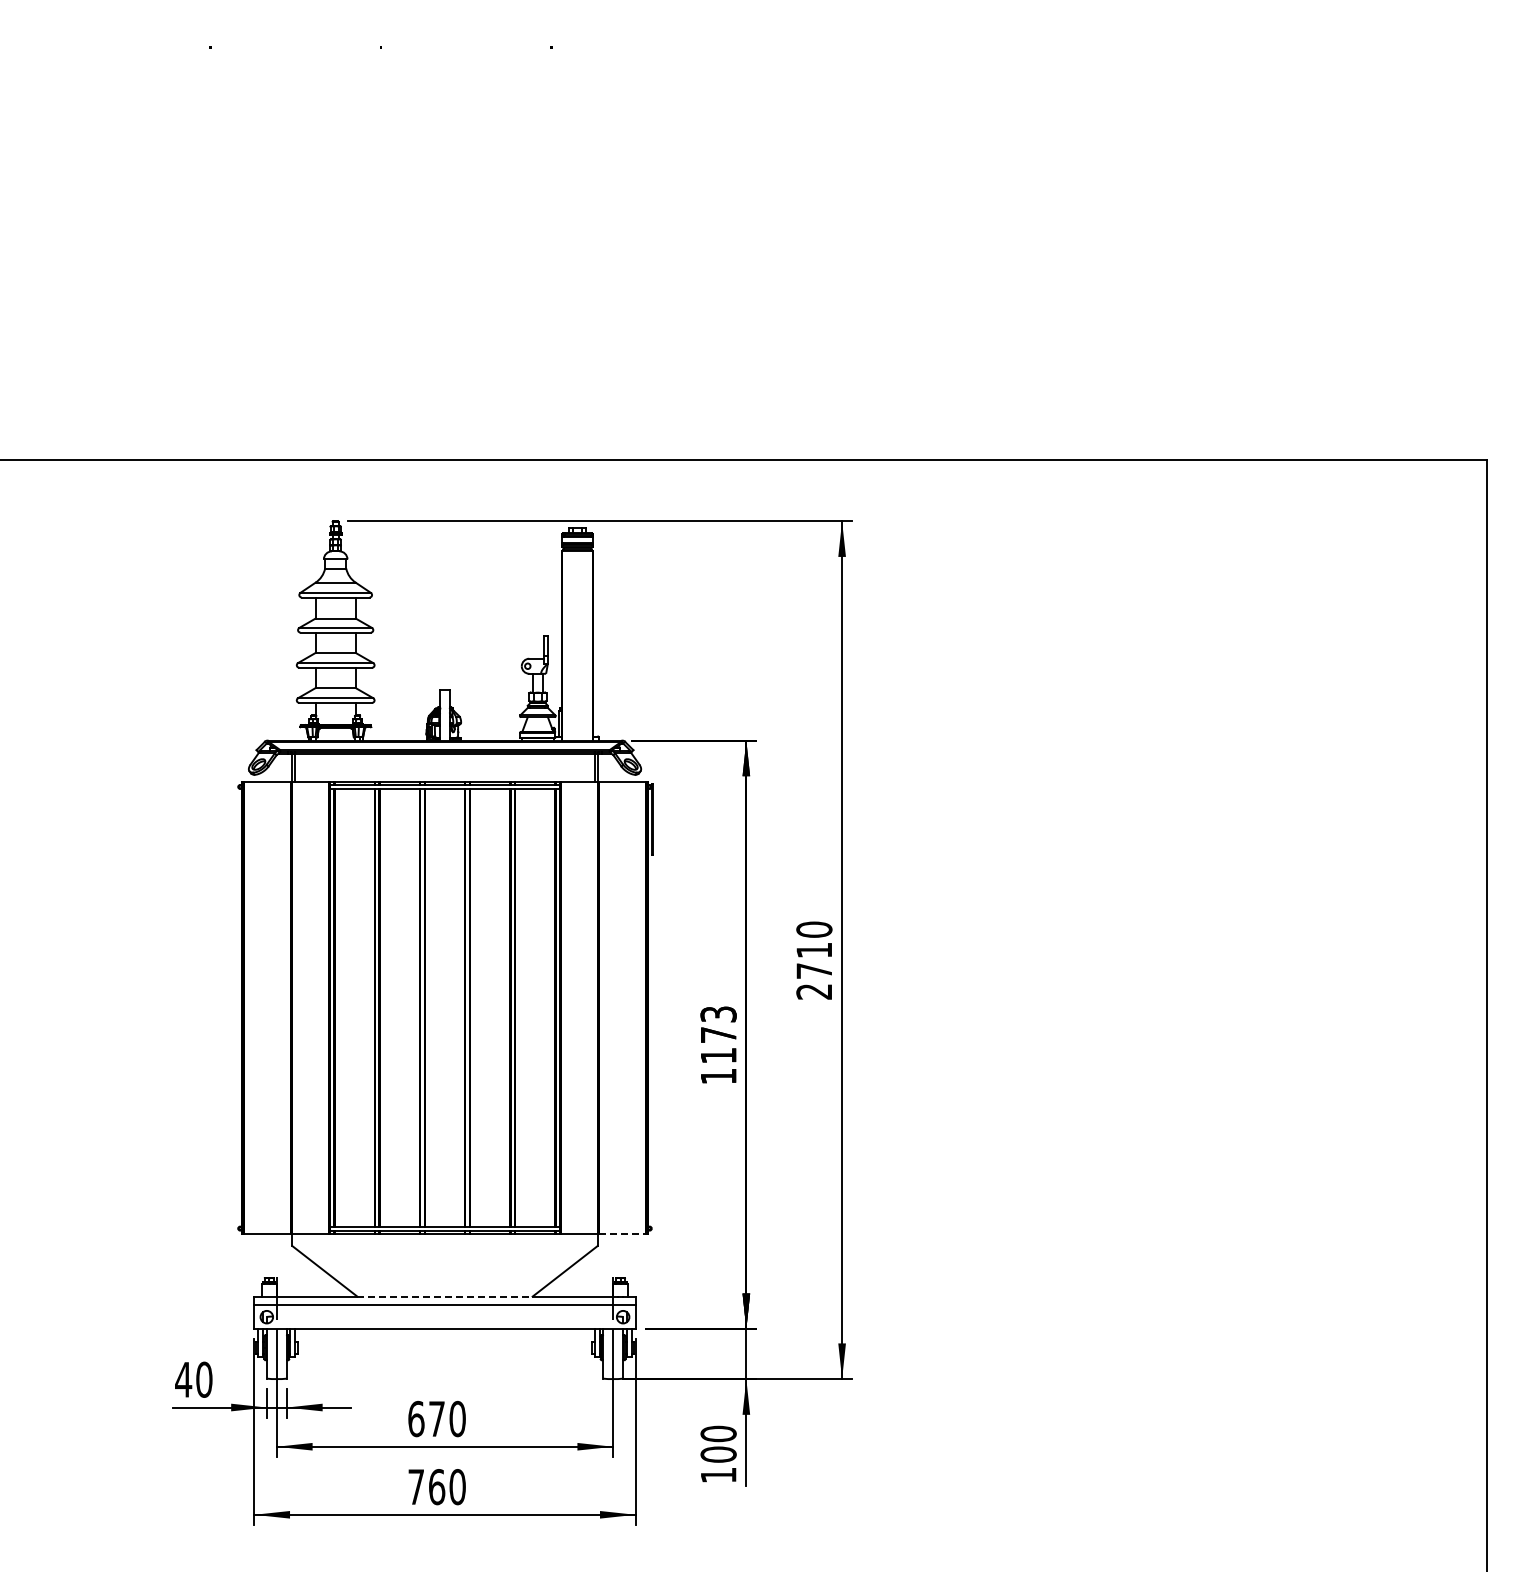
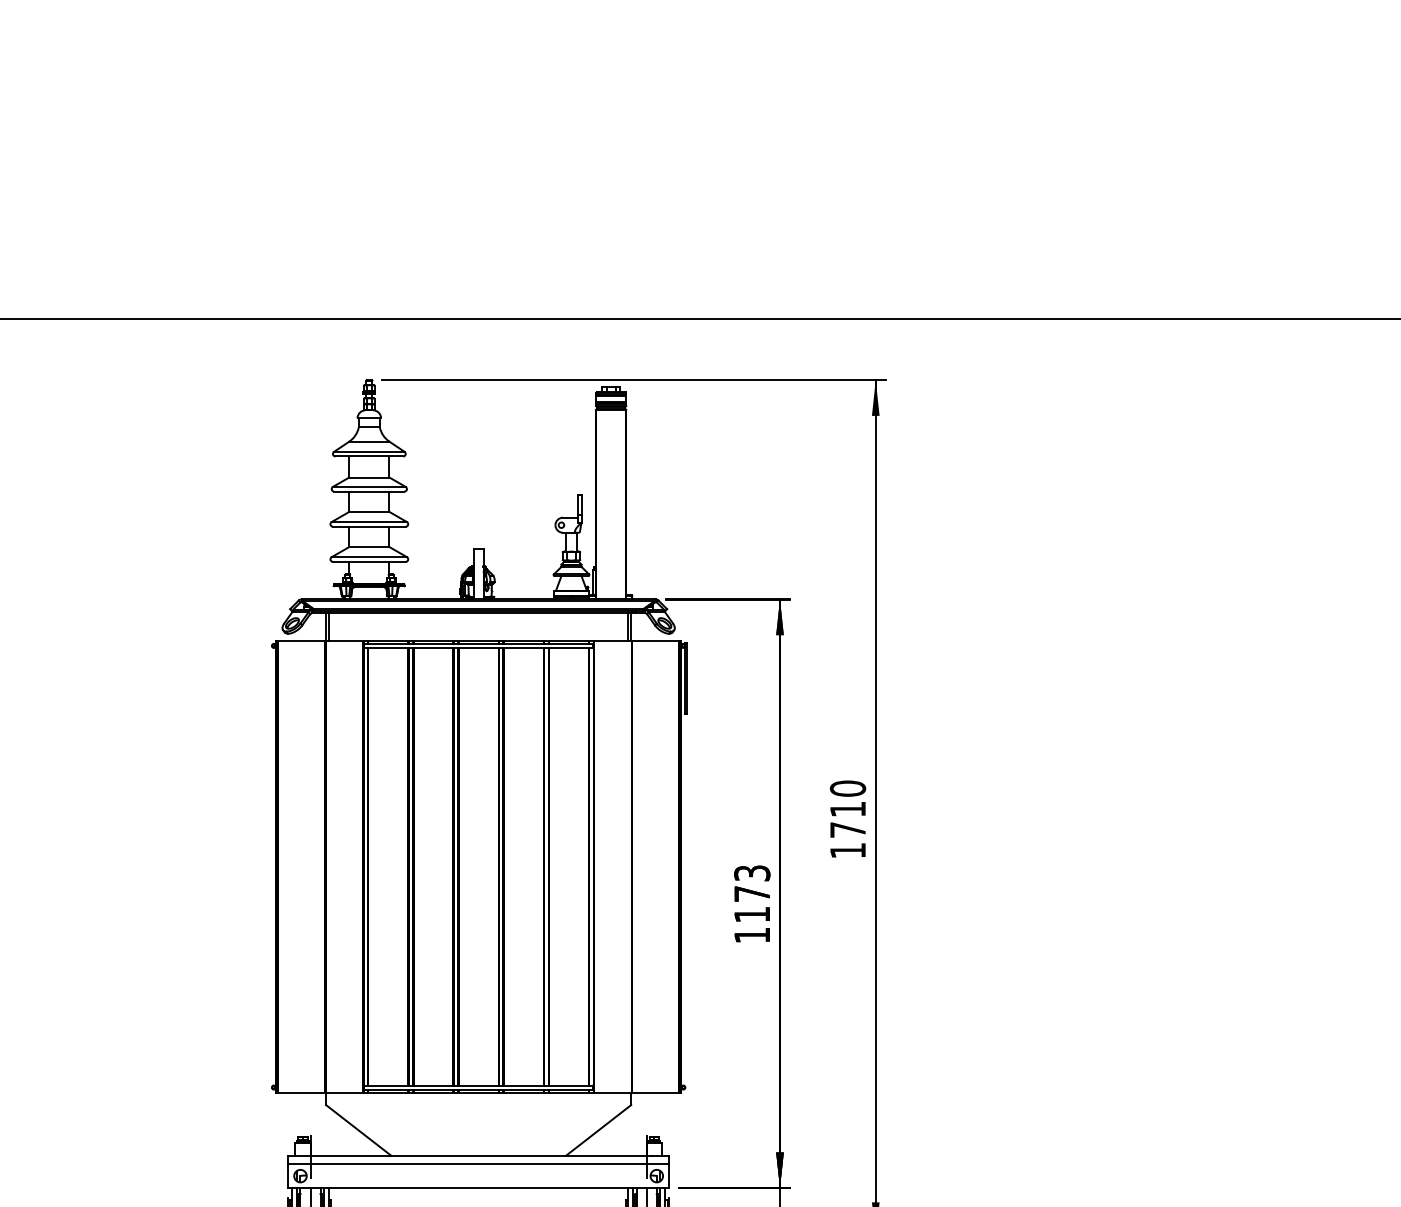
text: (813, 991) -> (847, 850), 2710 -> 1710
line: (622, 1233) -> (656, 1092), dashed -> solid
line: (445, 1296) -> (479, 1155), dashed -> solid

